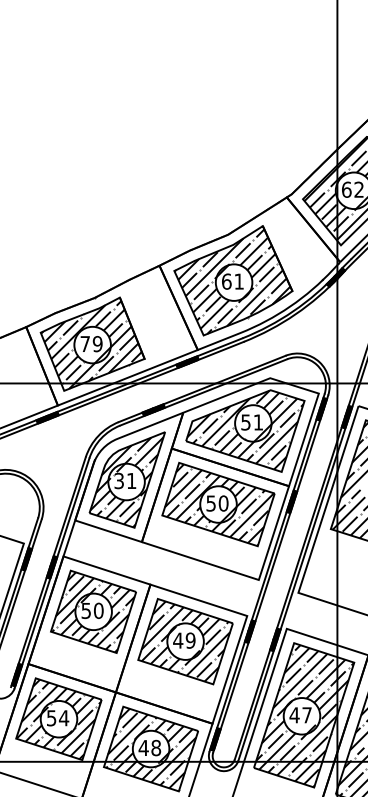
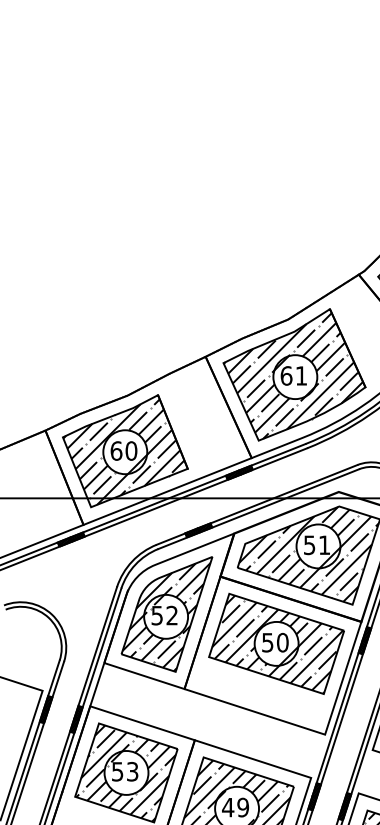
text: (91, 344) -> (123, 451), 79 -> 60
text: (125, 480) -> (164, 615), 31 -> 52
text: (98, 610) -> (132, 771), 50 -> 53

